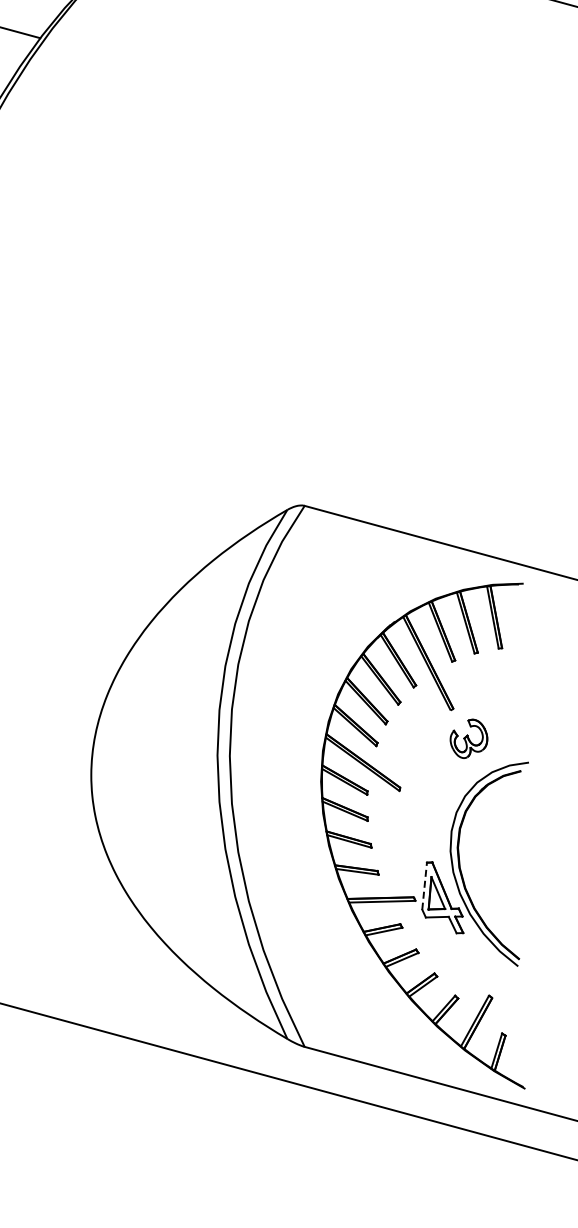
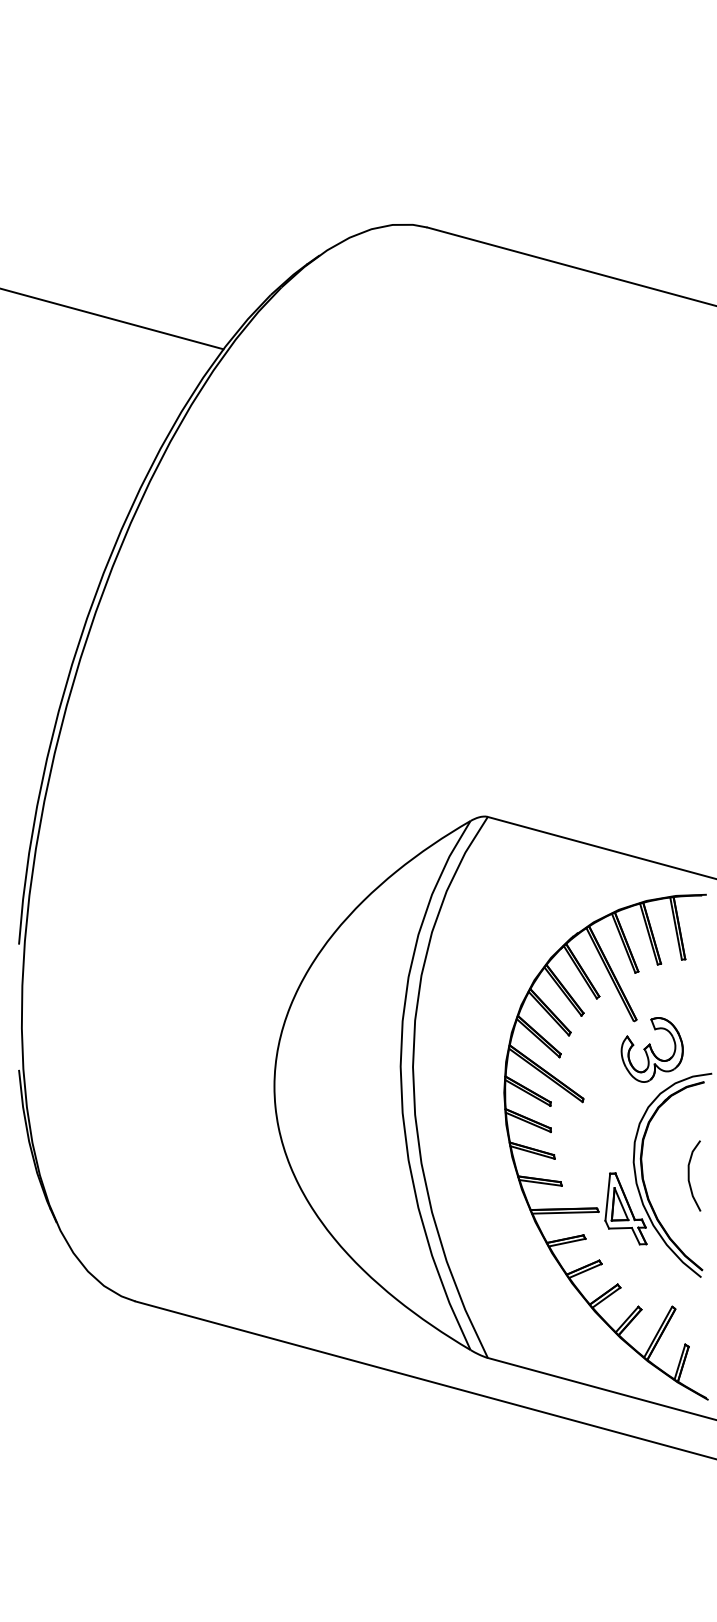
part: (468, 738) -> (651, 1049), size x1.67
curve: (506, 864) -> (689, 1175), added
line: (424, 886) -> (607, 1197), dashed -> solid

